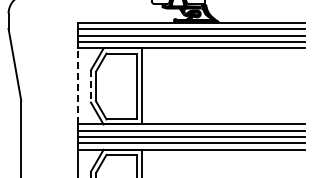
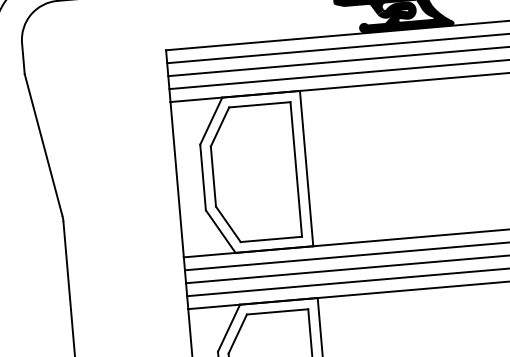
line: (78, 85) -> (177, 177), dashed -> solid
line: (90, 86) -> (202, 177), dashed -> solid

